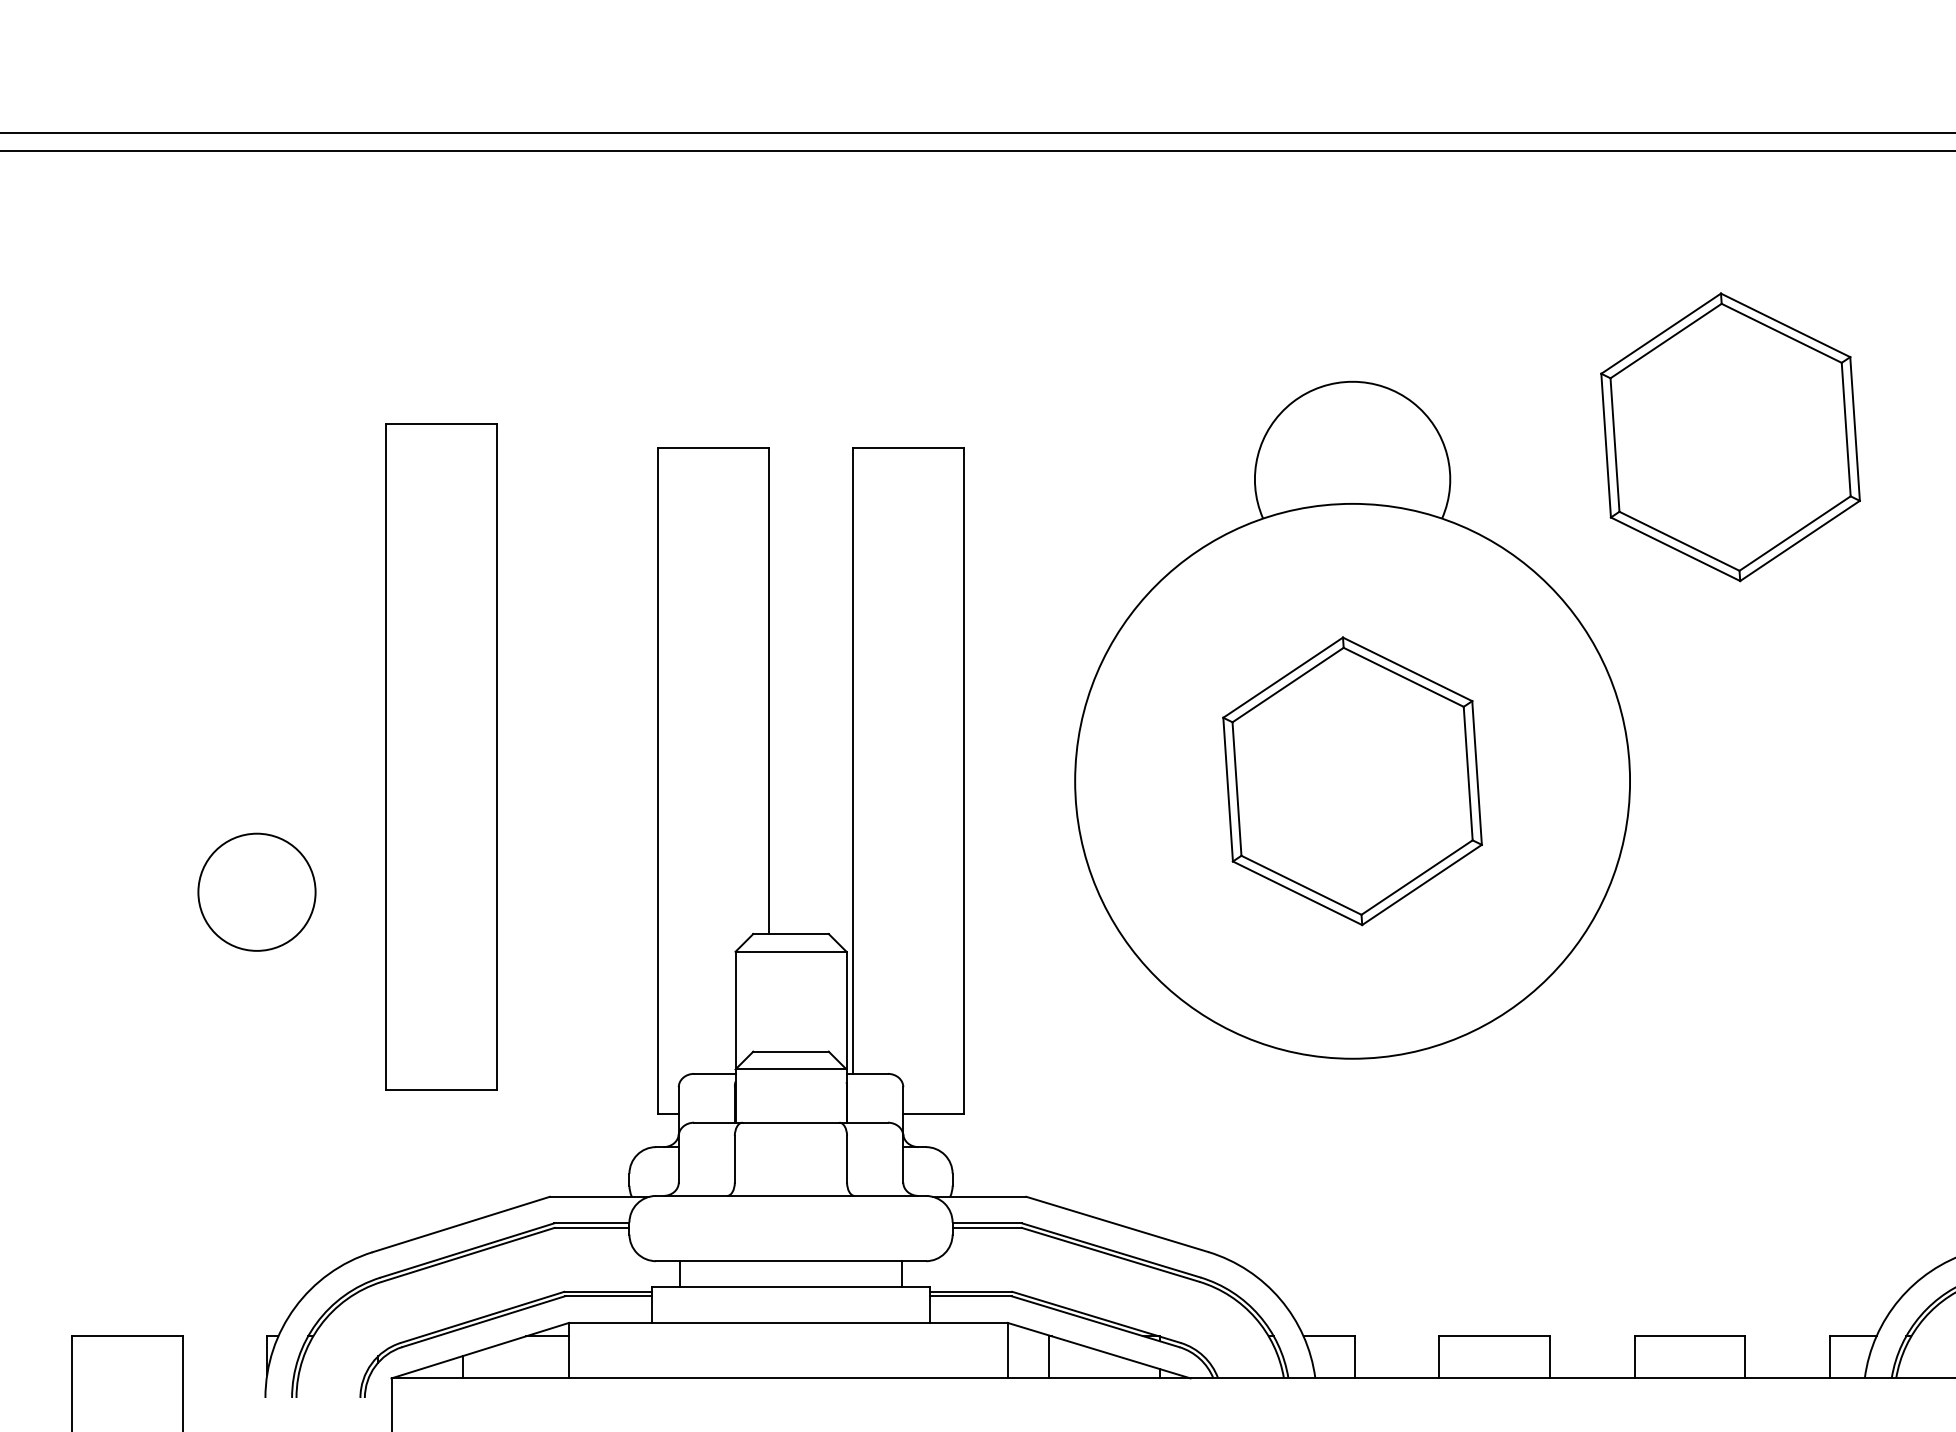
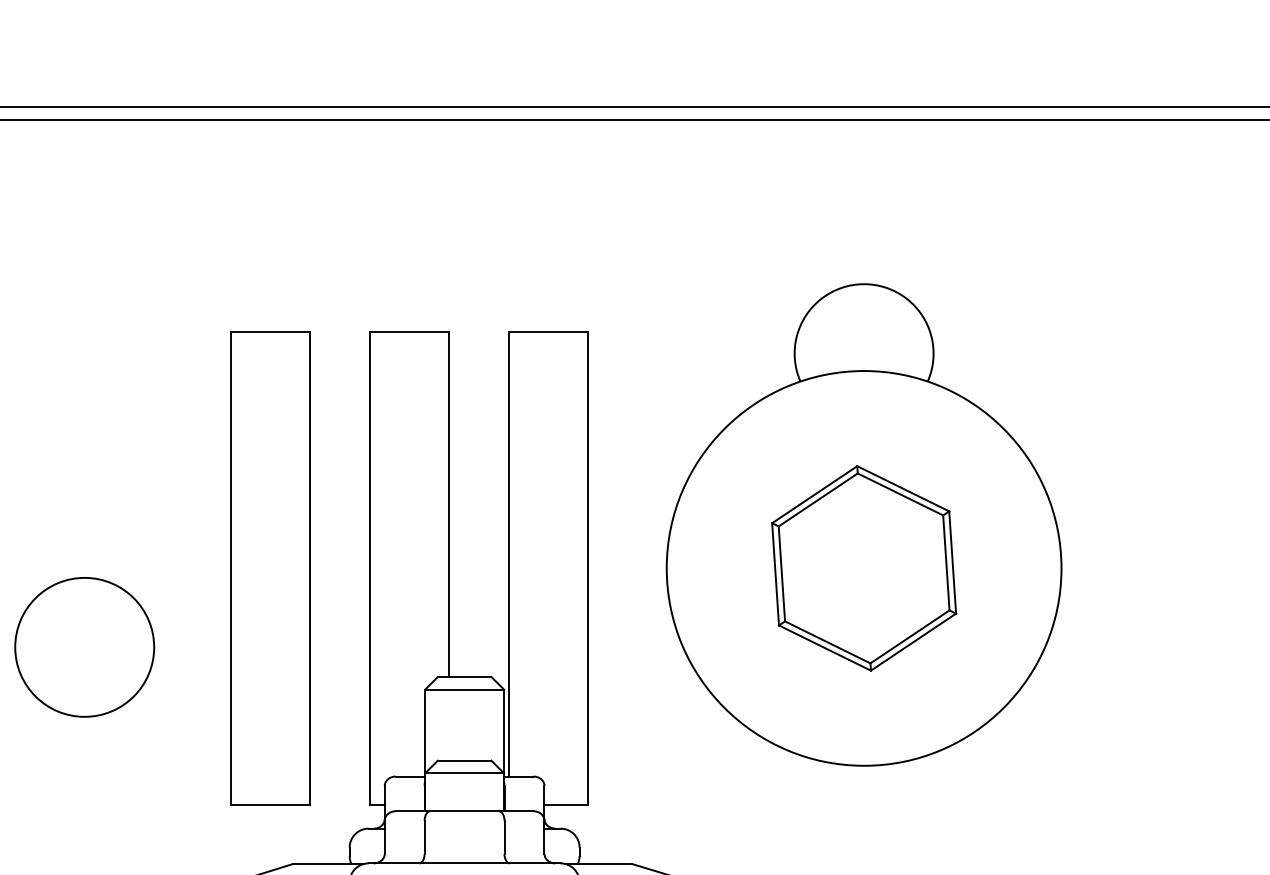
part: (1730, 437) -> (1132, 323), removed
part: (441, 756) -> (270, 567), moved
circle: (256, 891) -> (84, 646), size x1.67

